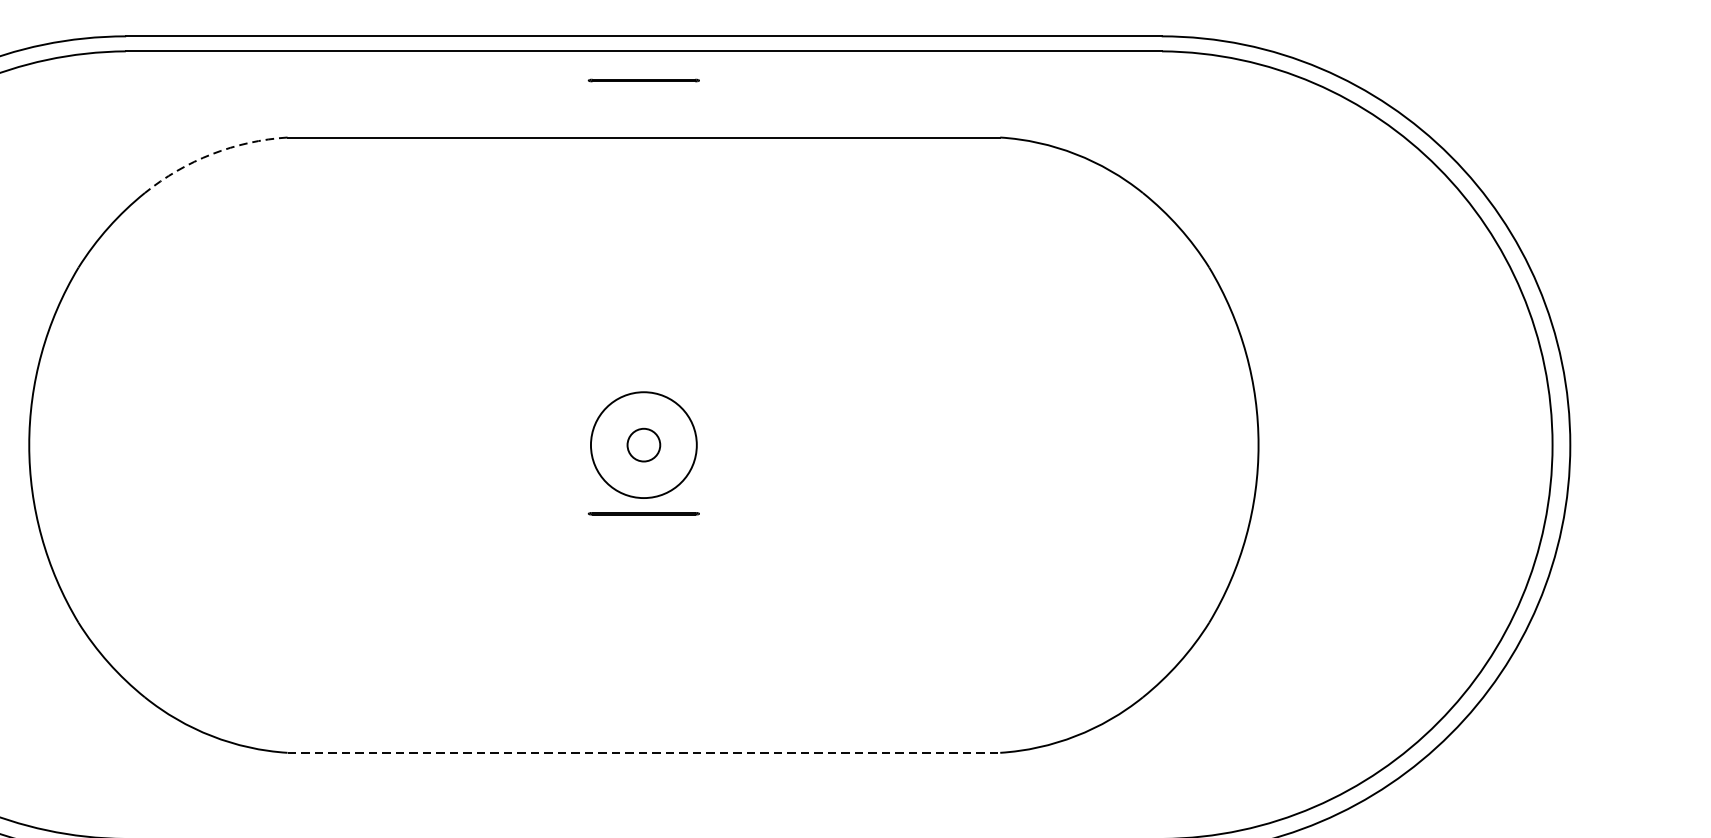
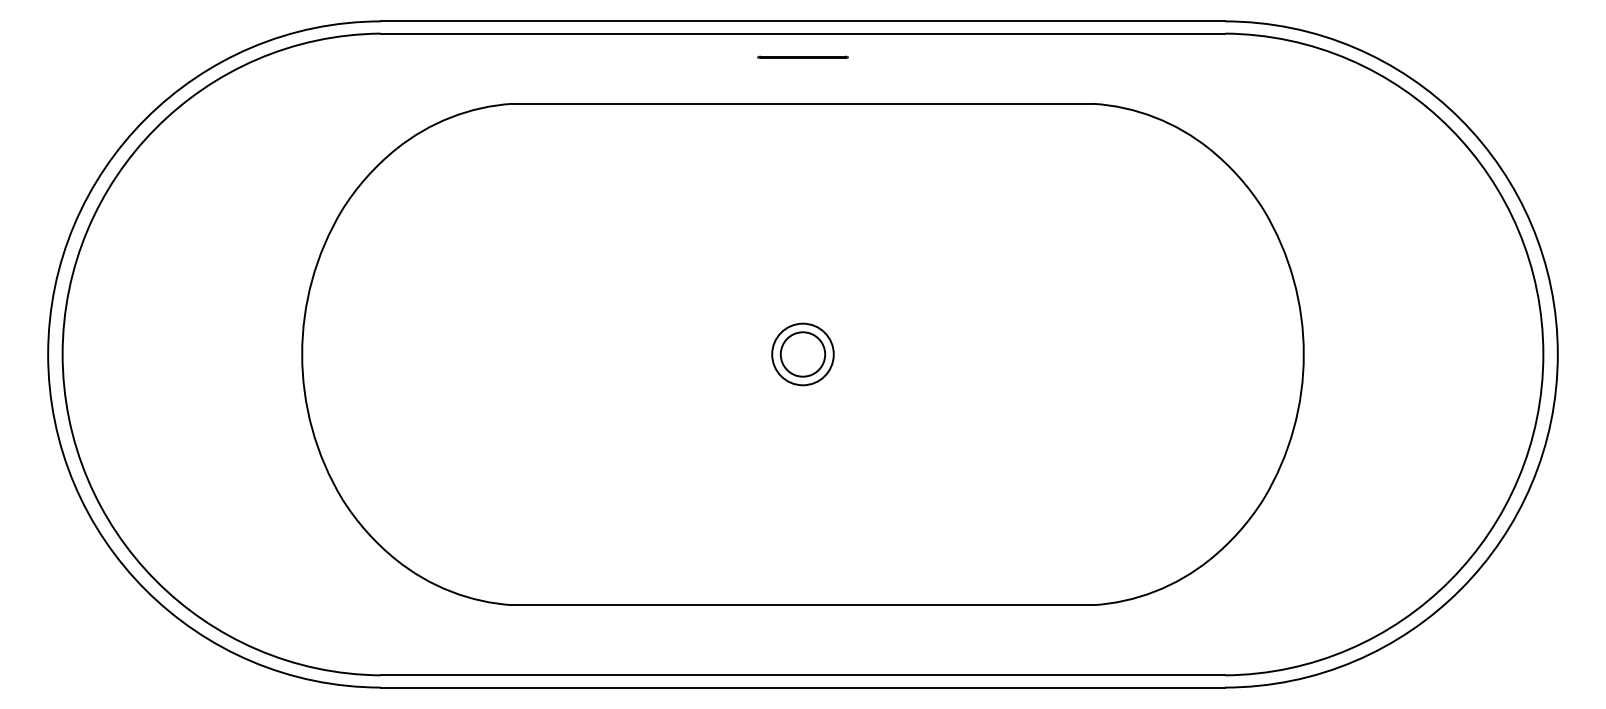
arc: (212, 154) -> (451, 117), dashed -> solid
circle: (643, 445) -> (802, 354), size x0.71
circle: (643, 445) -> (802, 354), size x1.67
line: (643, 512) -> (802, 409), removed
line: (644, 753) -> (803, 605), dashed -> solid

